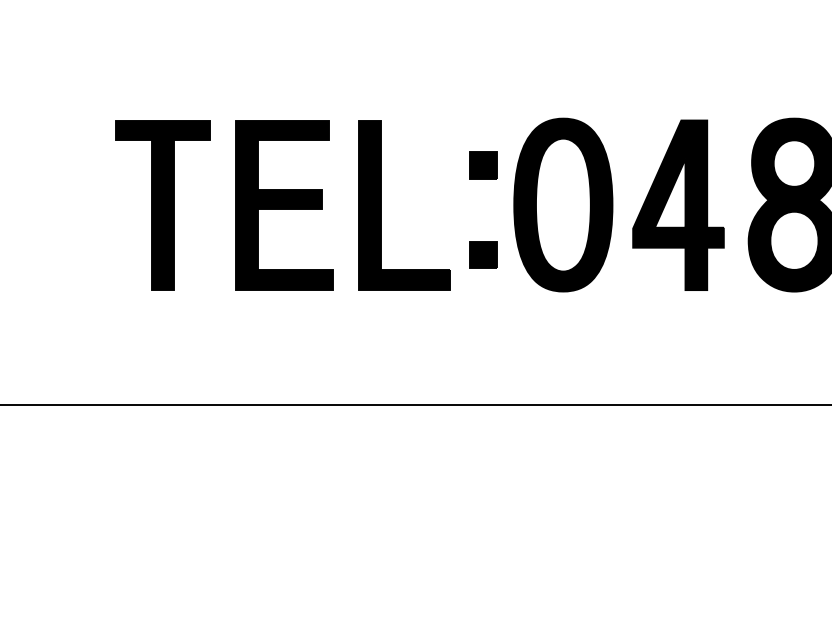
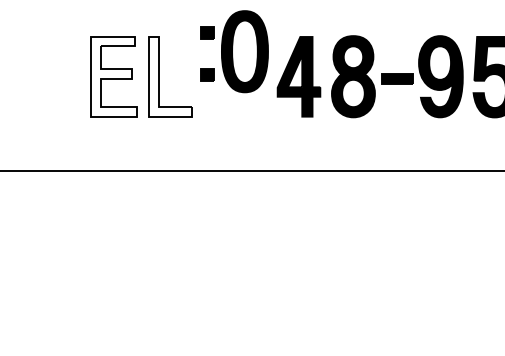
part: (162, 204) -> (56, 76), removed
fill: (285, 204) -> (114, 76), removed
fill: (404, 204) -> (170, 76), removed
part: (541, 204) -> (234, 51), moved

